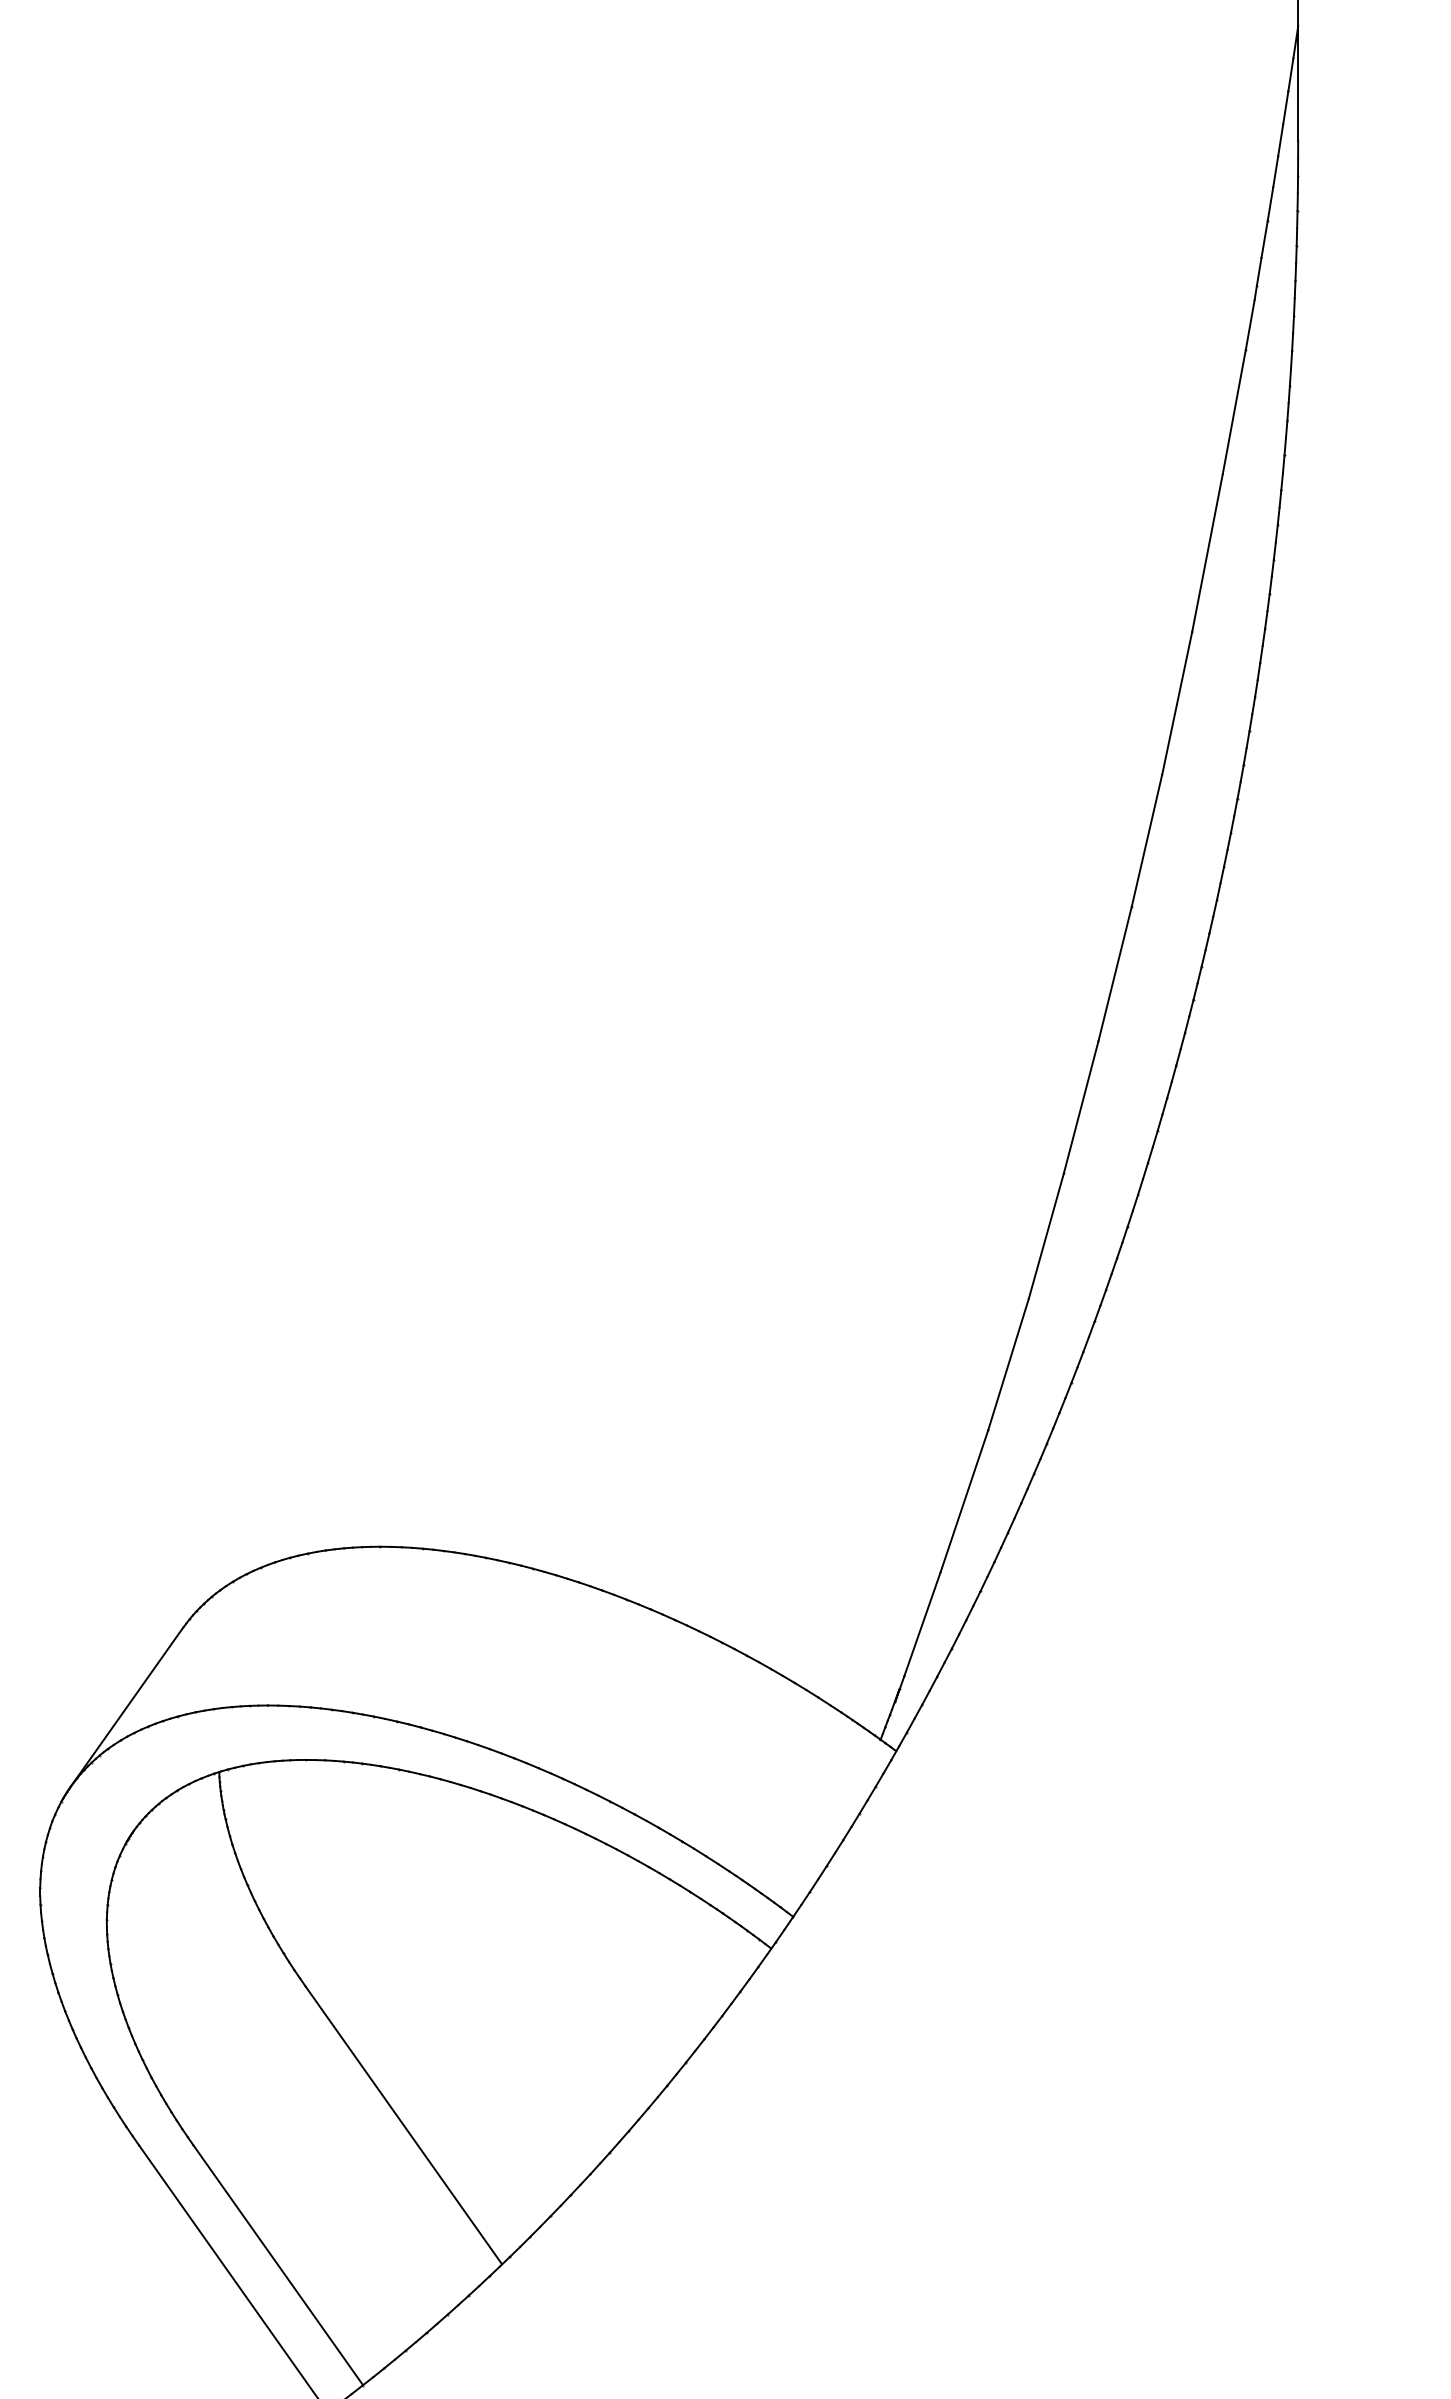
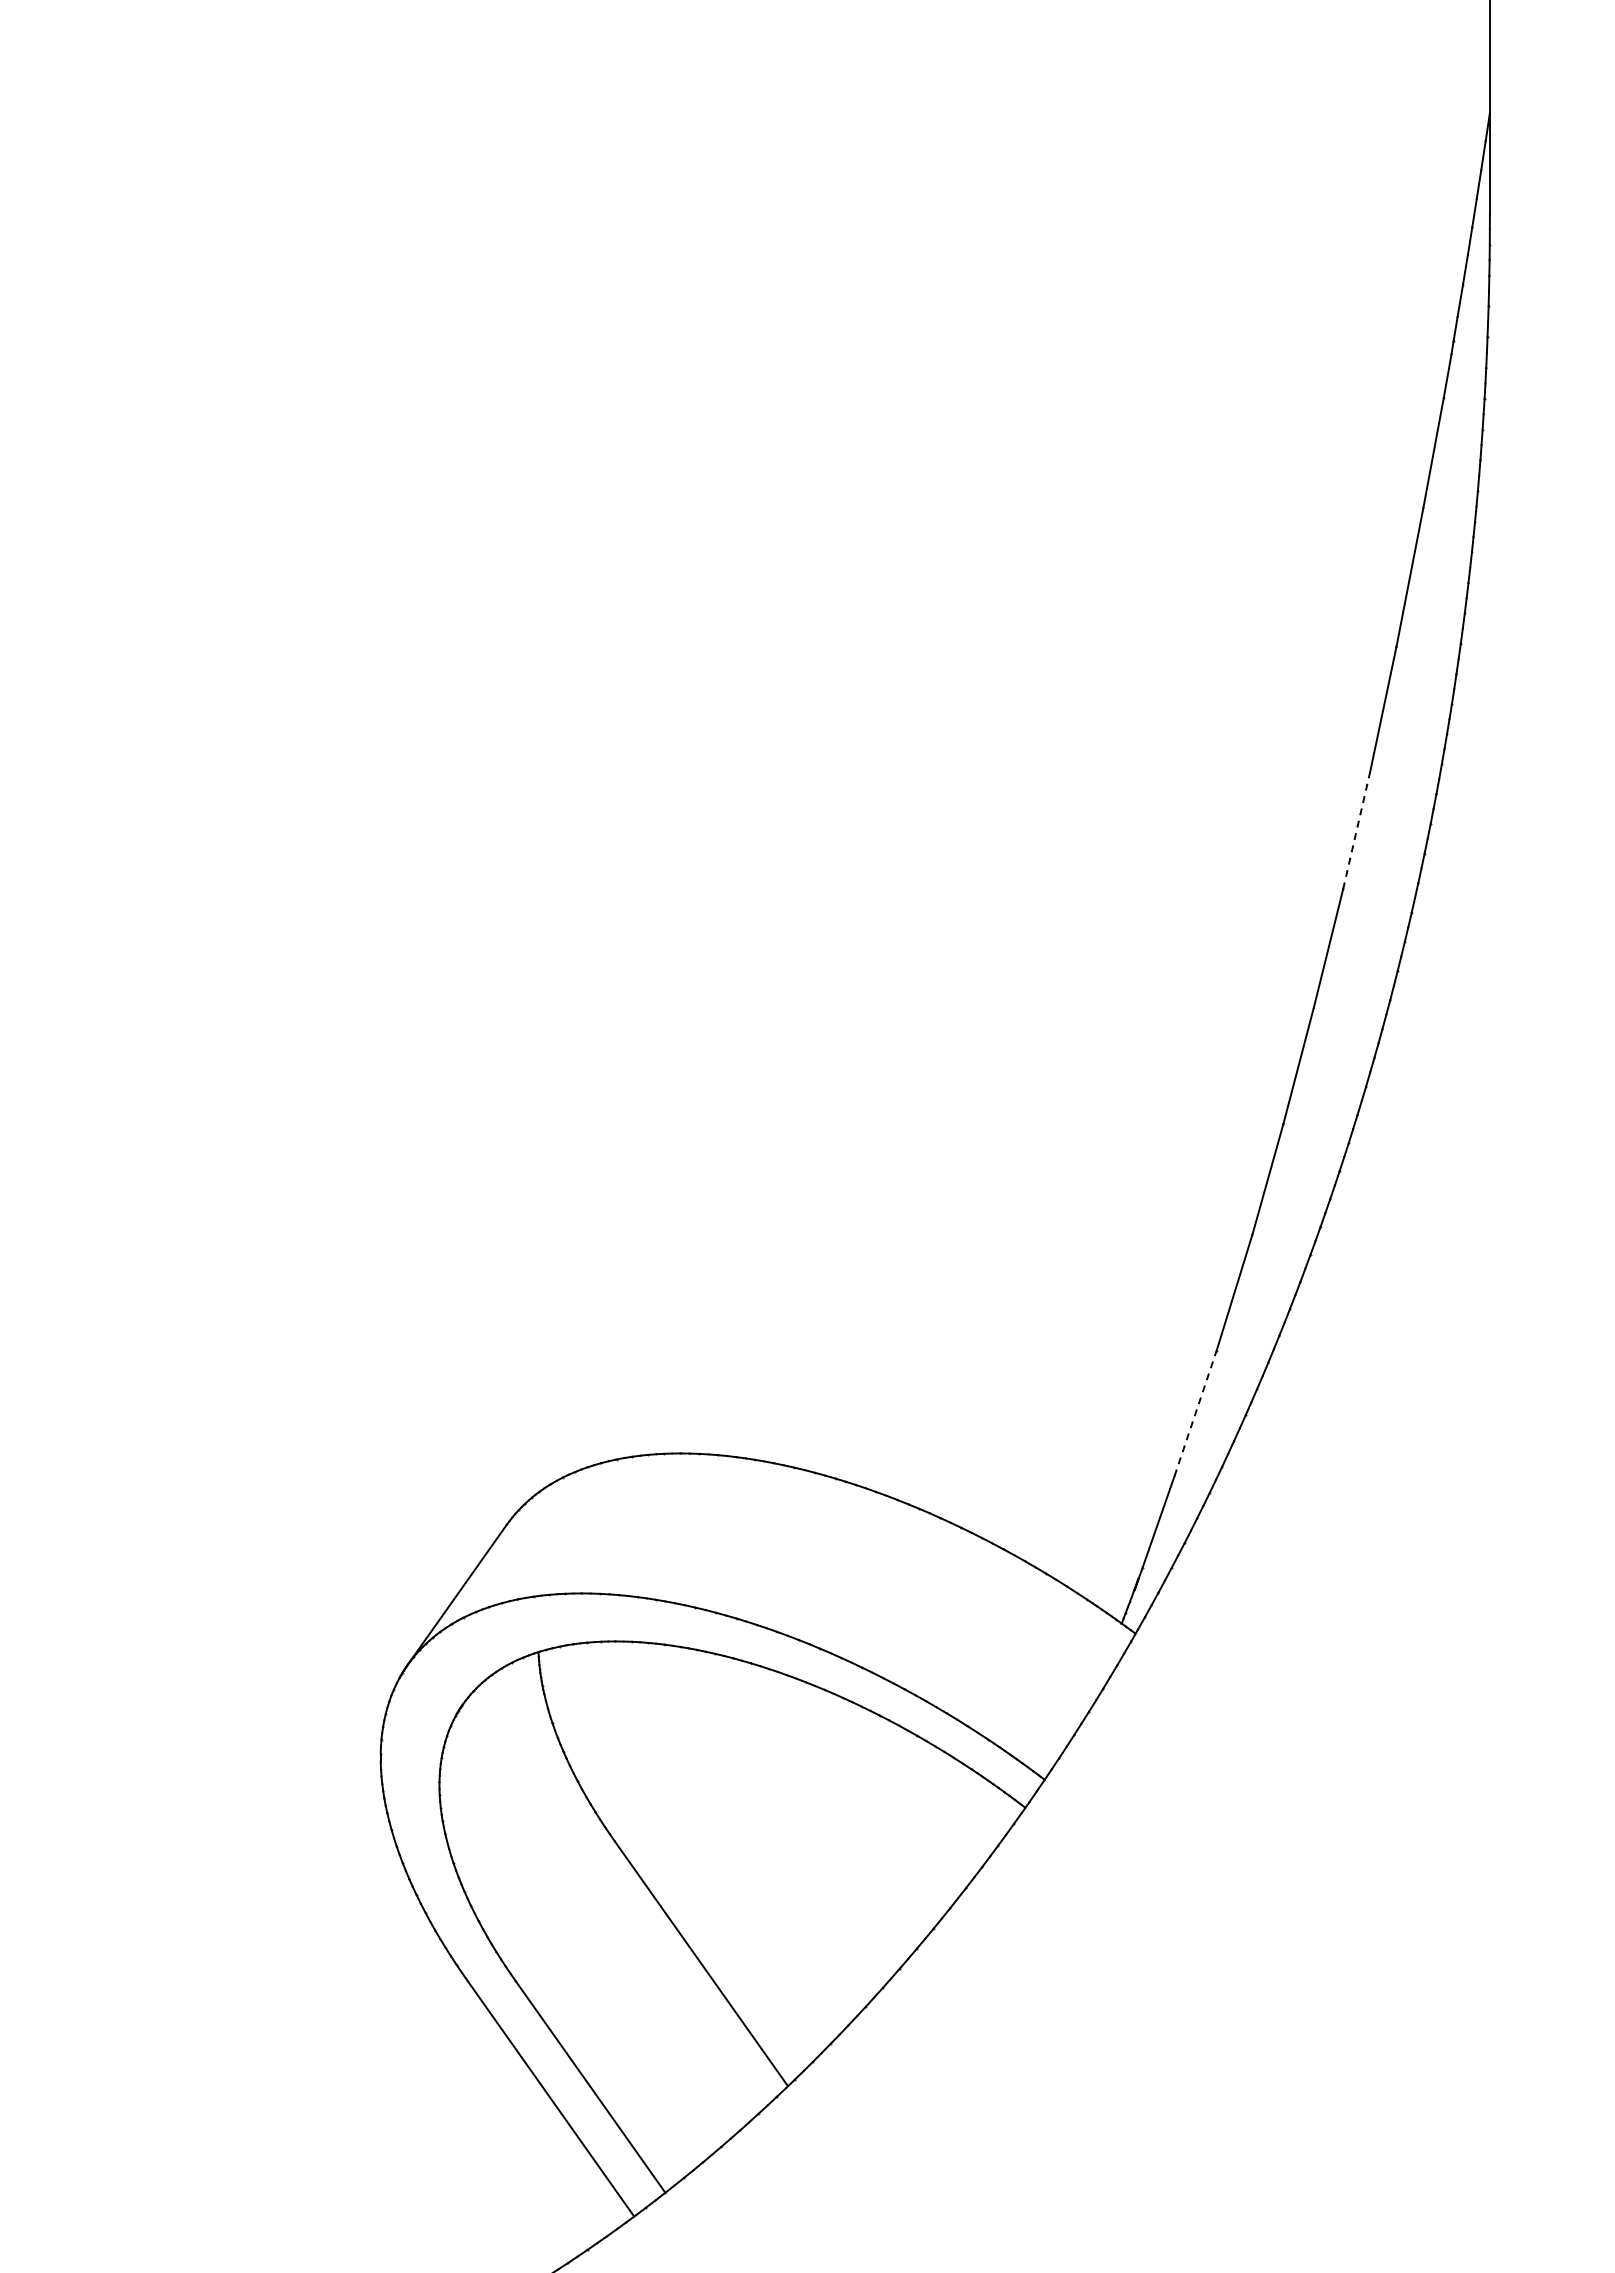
line: (1146, 840) -> (1356, 830), solid -> dashed
line: (964, 1501) -> (1195, 1413), solid -> dashed

